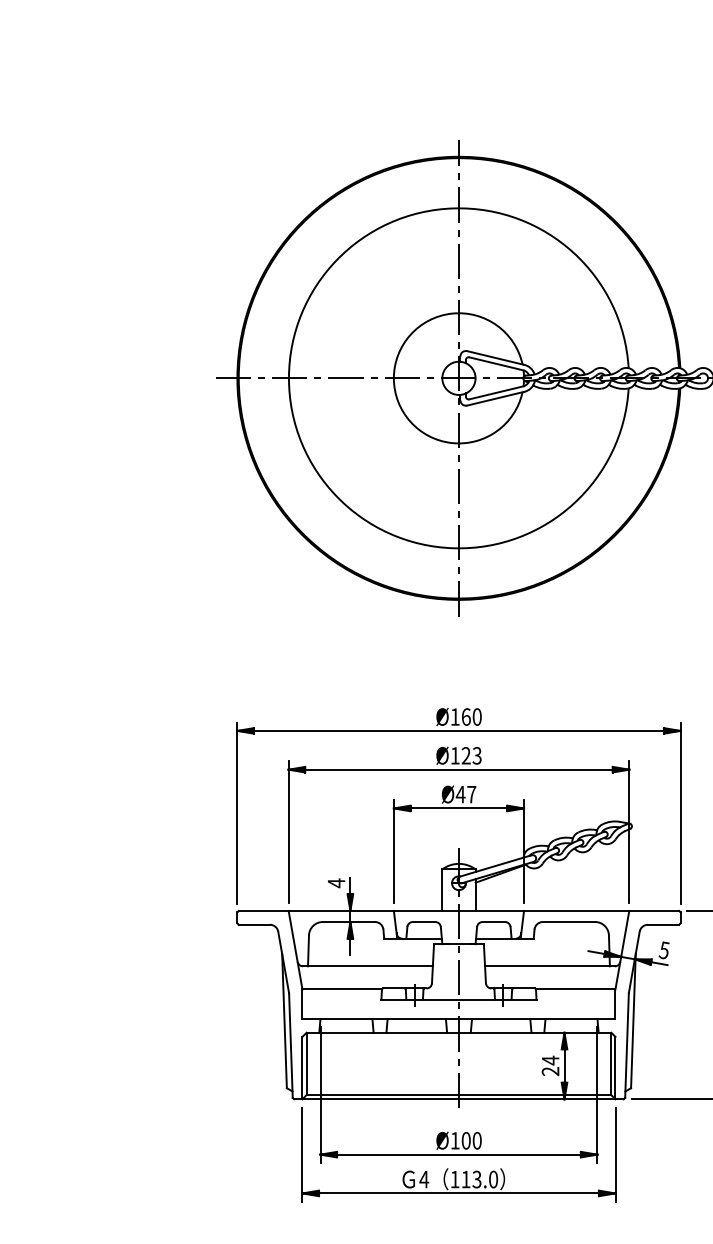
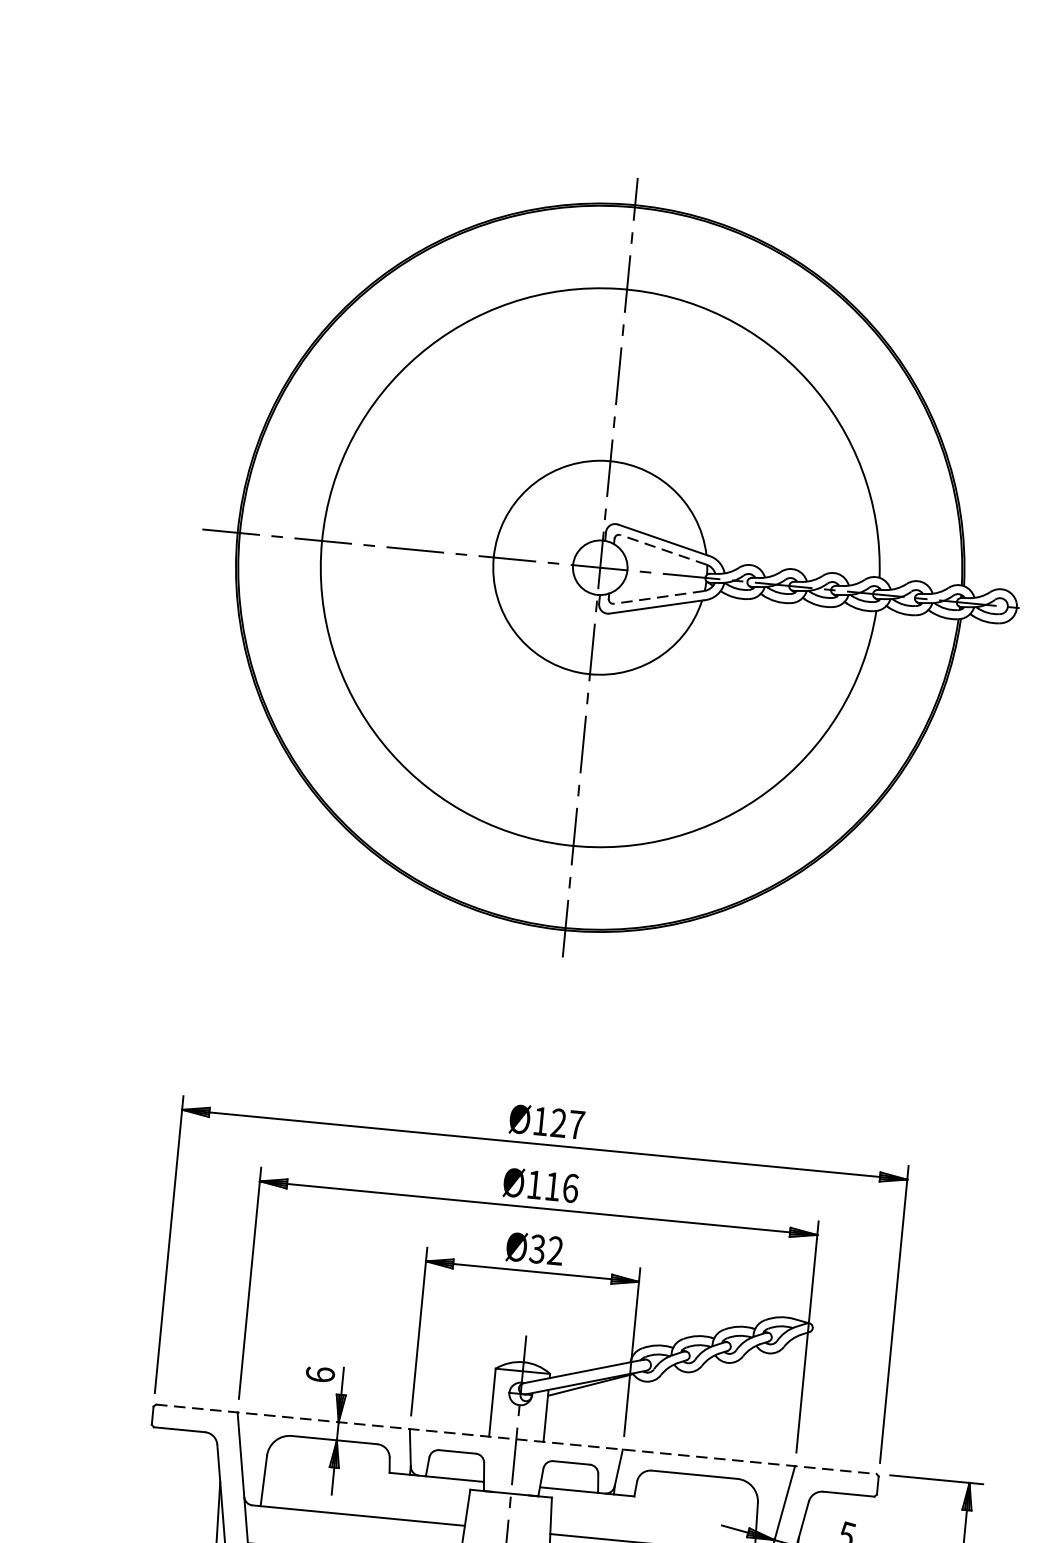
line: (496, 363) -> (664, 549), solid -> dashed
line: (496, 392) -> (659, 596), solid -> dashed
text: (471, 716) -> (567, 1123), Ø160 -> Ø127
text: (471, 755) -> (561, 1186), Ø123 -> Ø116
text: (465, 794) -> (545, 1249), Ø47 -> Ø32
text: (336, 883) -> (320, 1375), 4 -> 6
line: (459, 910) -> (517, 1438), solid -> dashed

